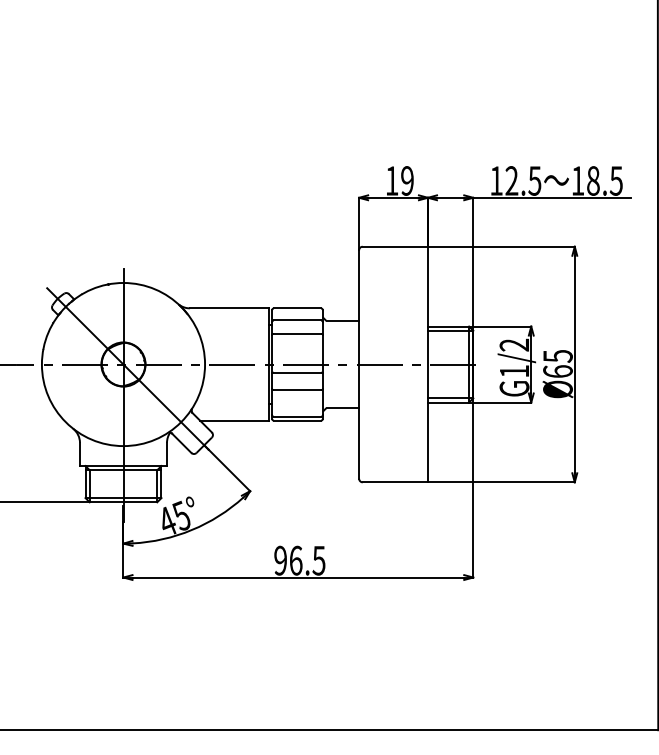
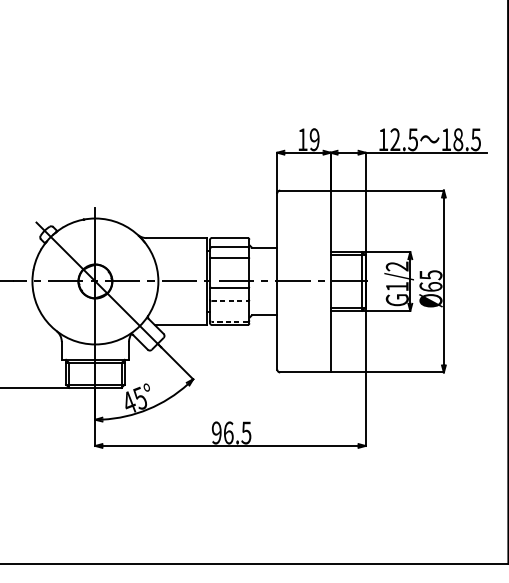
line: (297, 390) -> (229, 301), solid -> dashed
line: (297, 416) -> (229, 321), solid -> dashed

